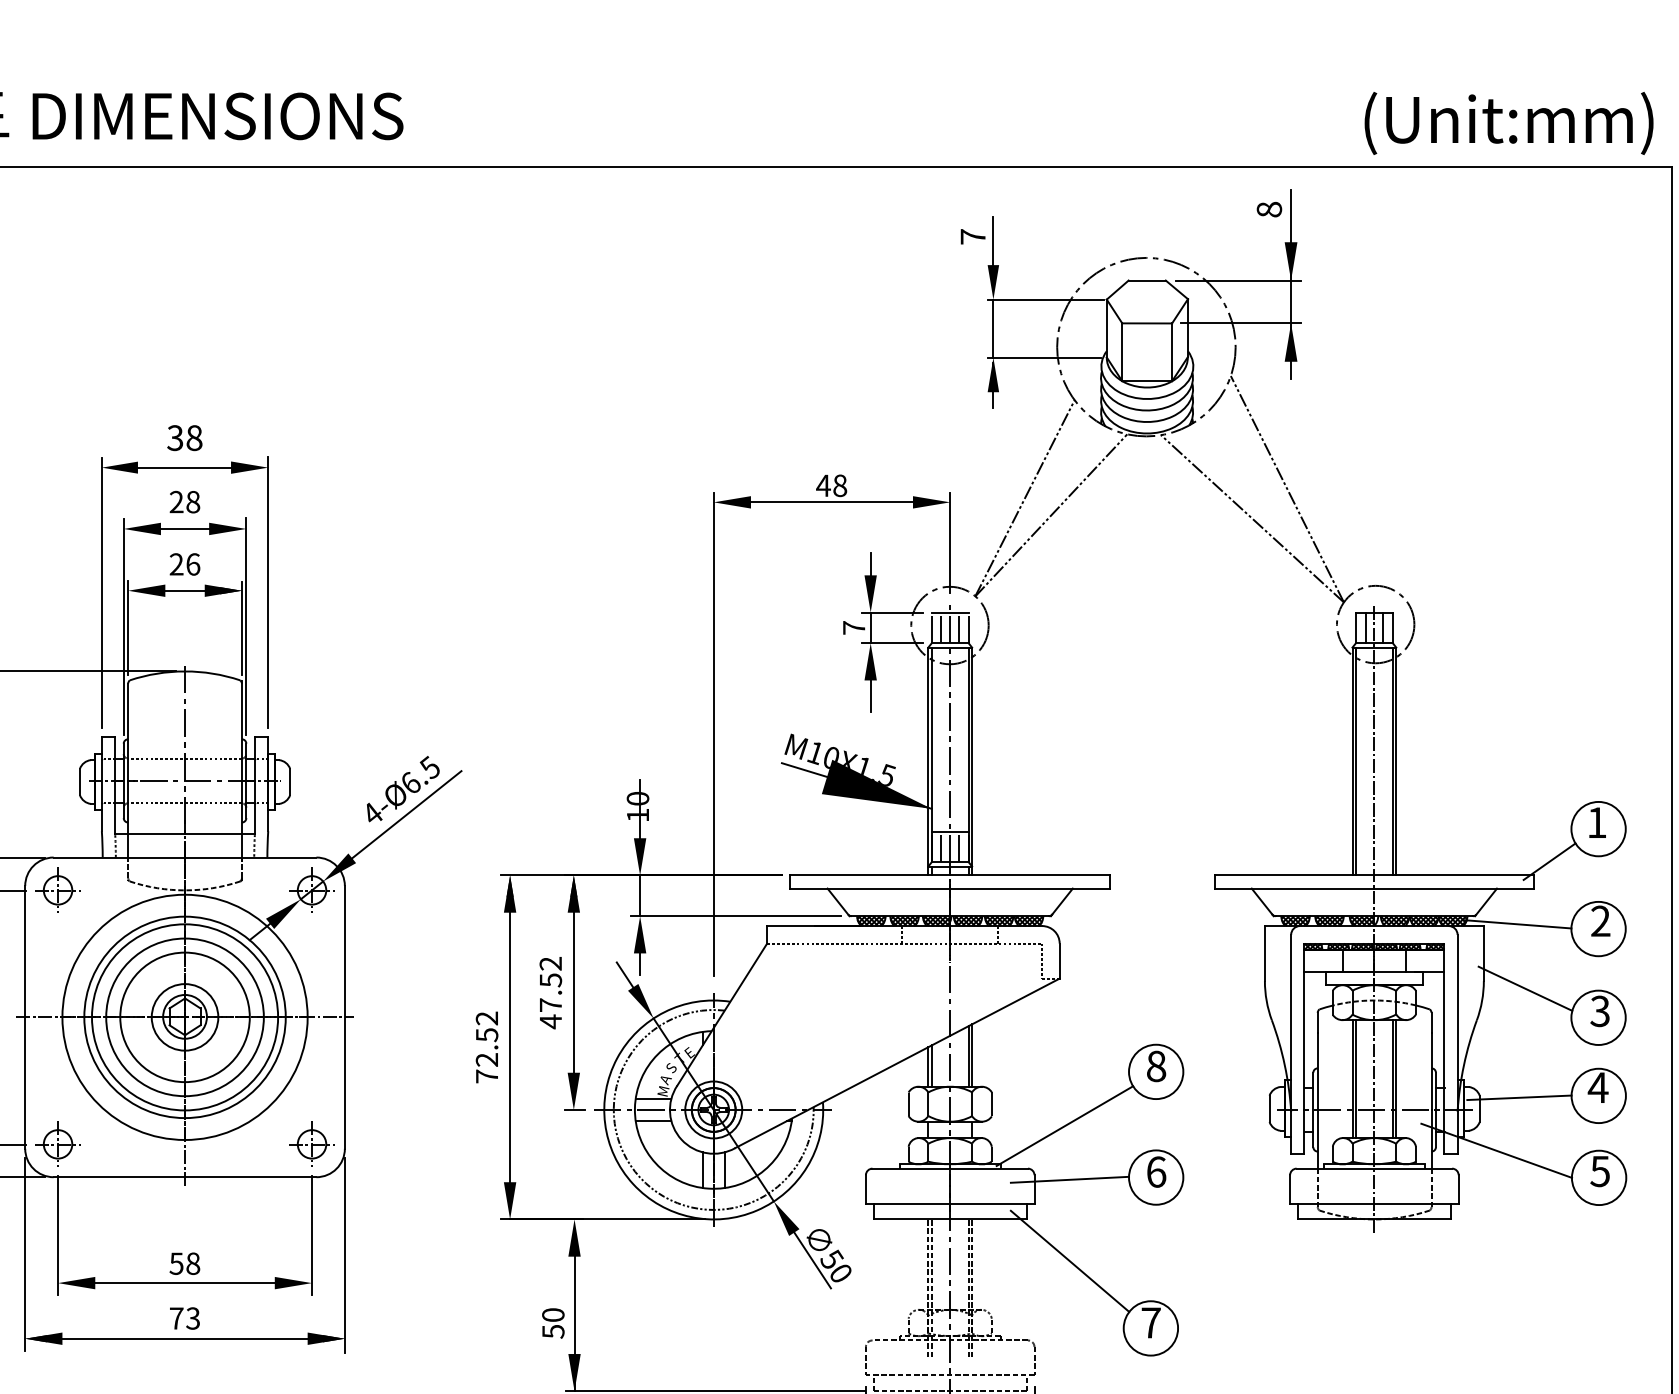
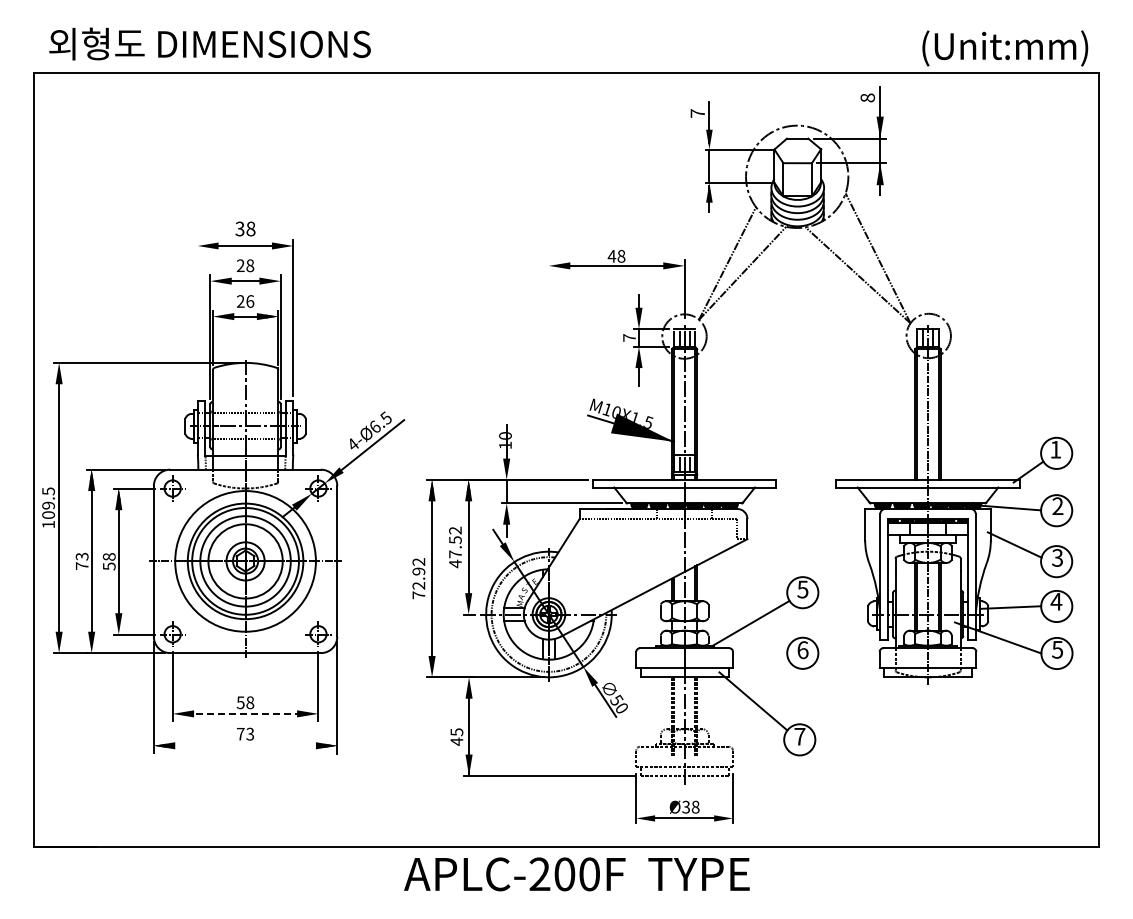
line: (101, 592) -> (197, 317), removed
line: (712, 733) -> (548, 398), removed
text: (486, 1034) -> (418, 571), 72.52 -> 72.92
text: (1155, 1066) -> (802, 589), 8 -> 5
line: (1070, 1179) -> (753, 654), removed
line: (186, 1282) -> (246, 713), solid -> dashed
text: (552, 1324) -> (456, 737), 50 -> 45
line: (184, 1338) -> (245, 745), removed

